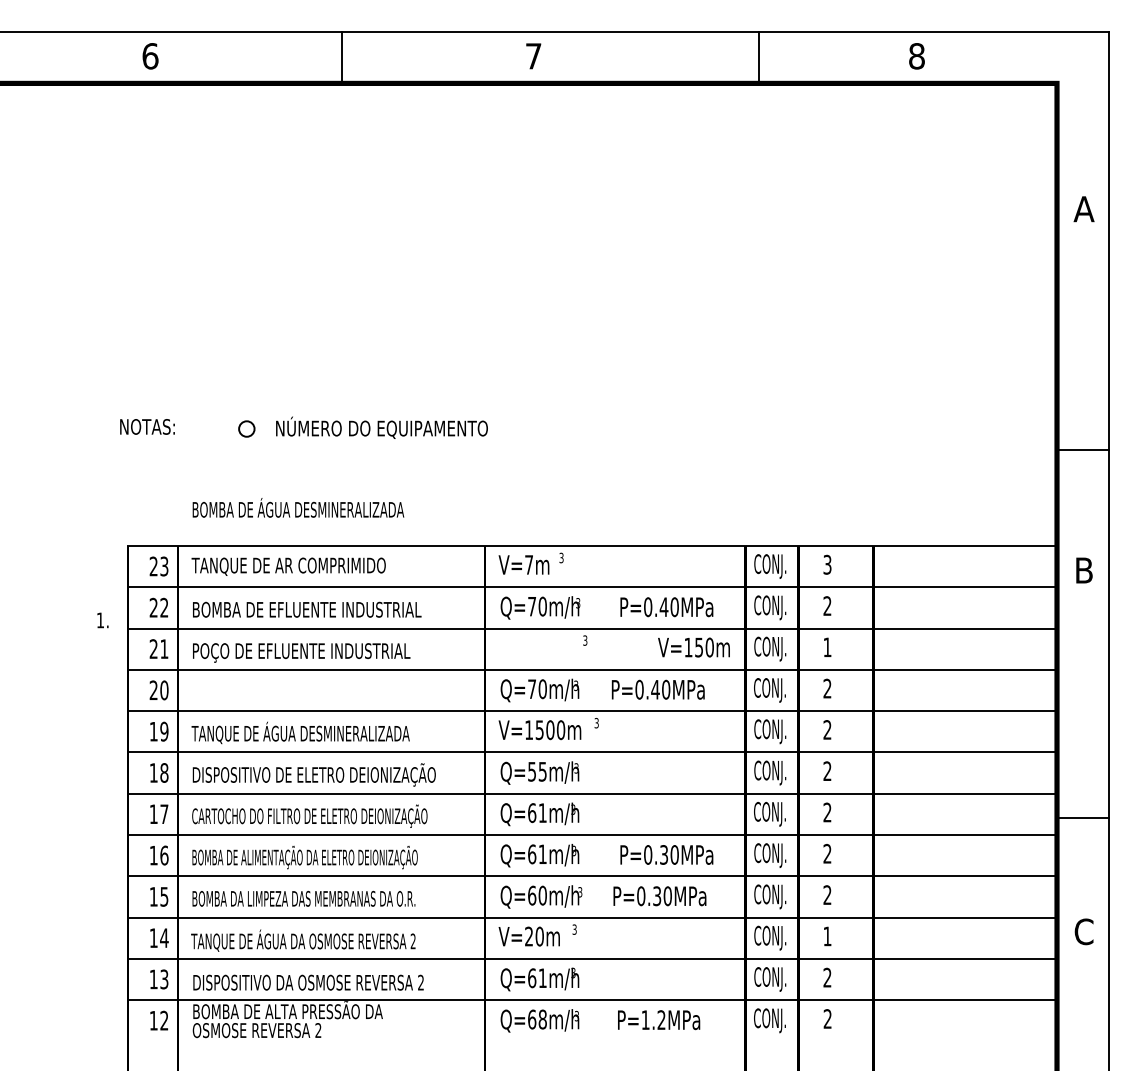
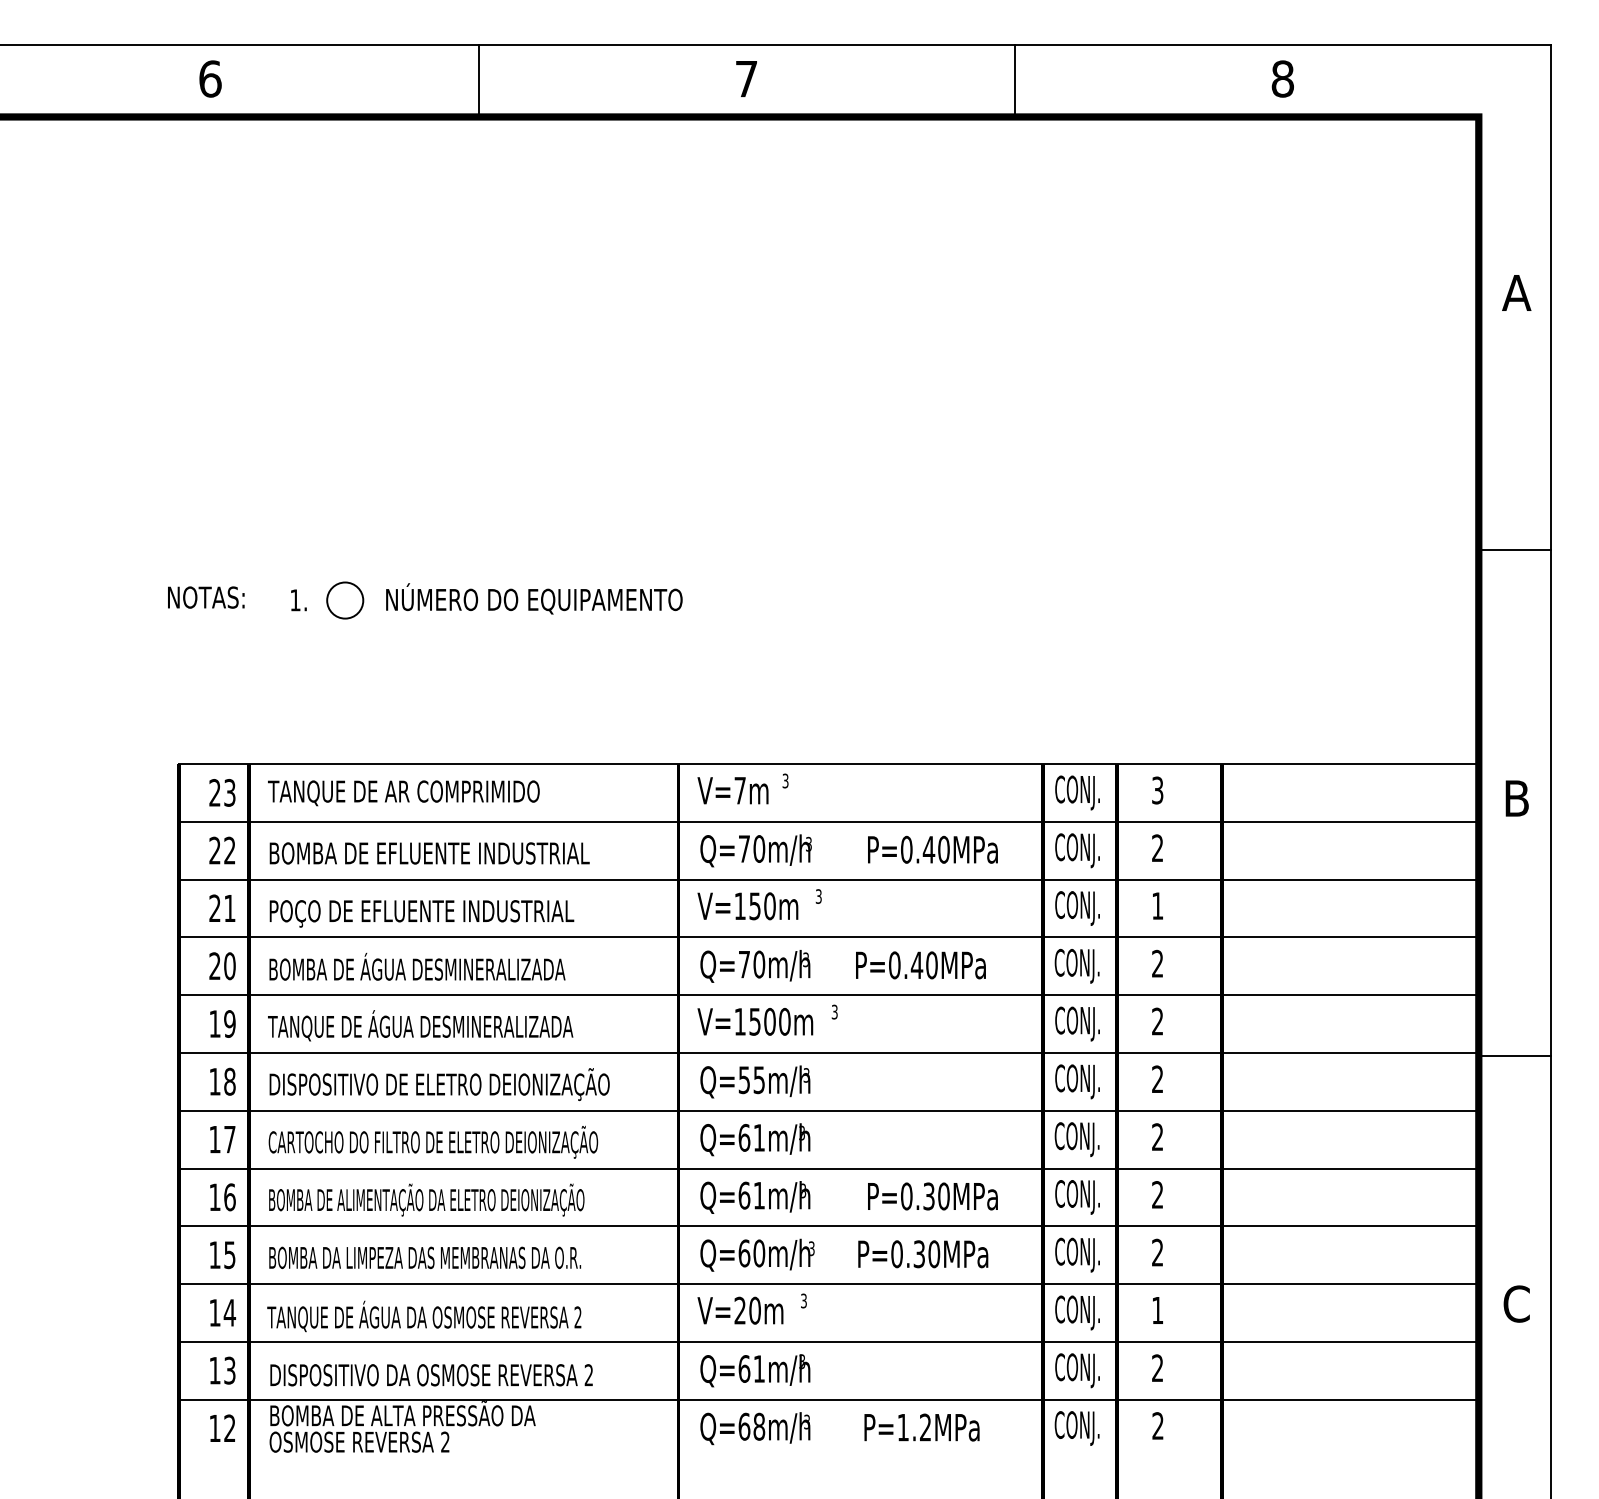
line: (758, 57) -> (1014, 80), moved
circle: (247, 429) -> (345, 600), size x1.67
line: (1082, 450) -> (1514, 550), moved
text: (298, 507) -> (417, 966), moved
text: (102, 620) -> (298, 600), moved
text: (693, 647) -> (747, 906), moved
line: (1082, 817) -> (1514, 1055), moved

